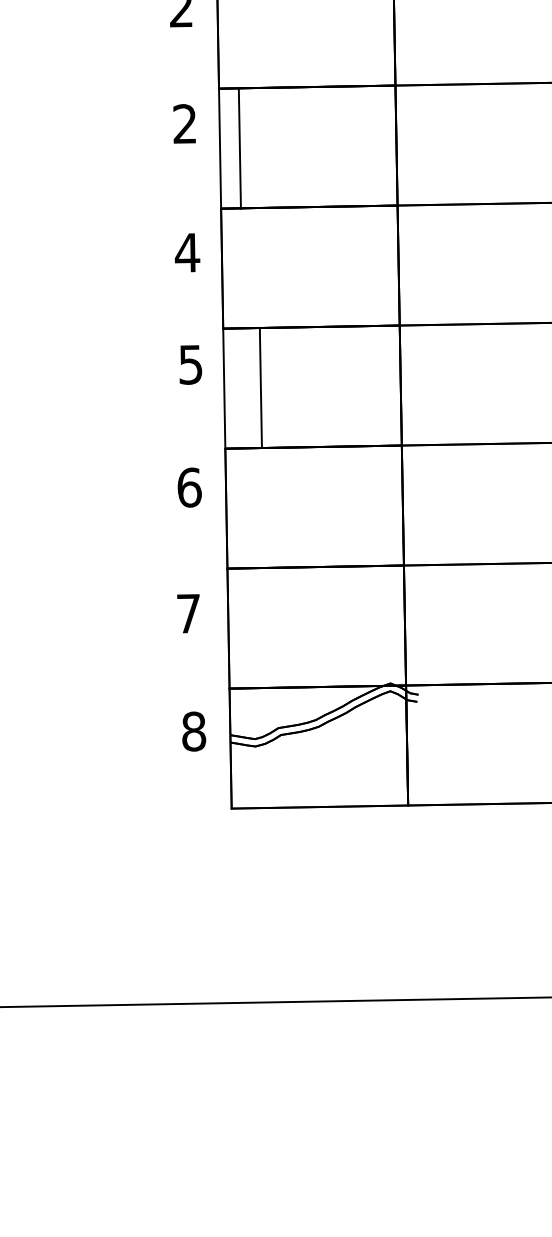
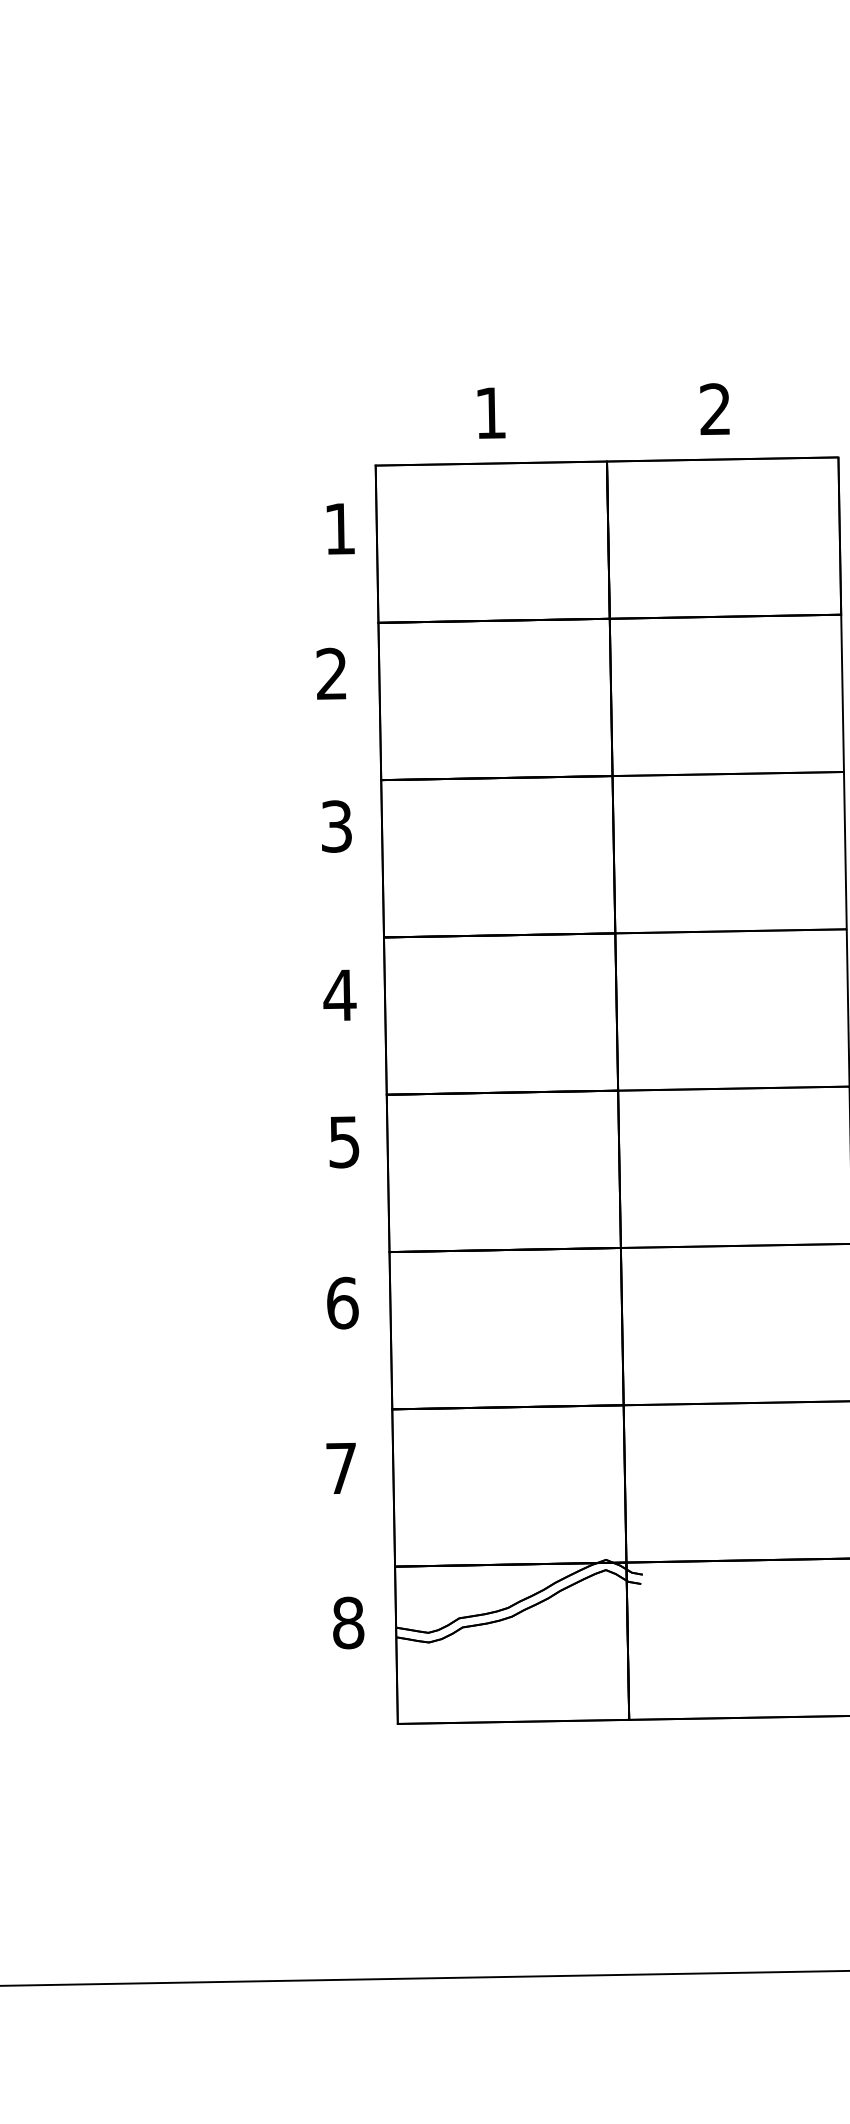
text: (184, 124) -> (336, 826), 2 -> 3
line: (239, 148) -> (382, 858), moved
line: (260, 387) -> (387, 1173), moved

